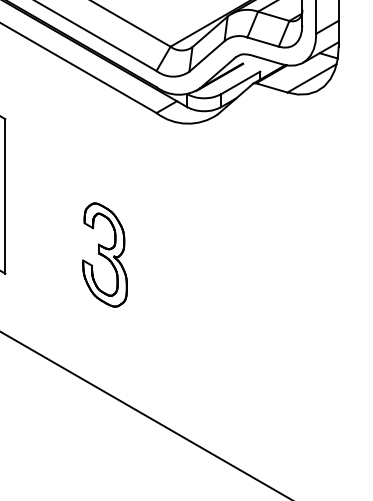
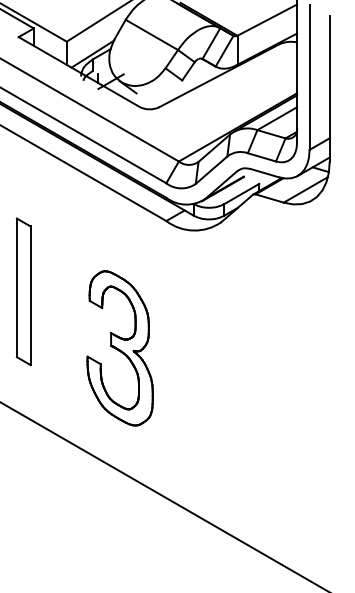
part: (104, 255) -> (119, 348), size x1.67

